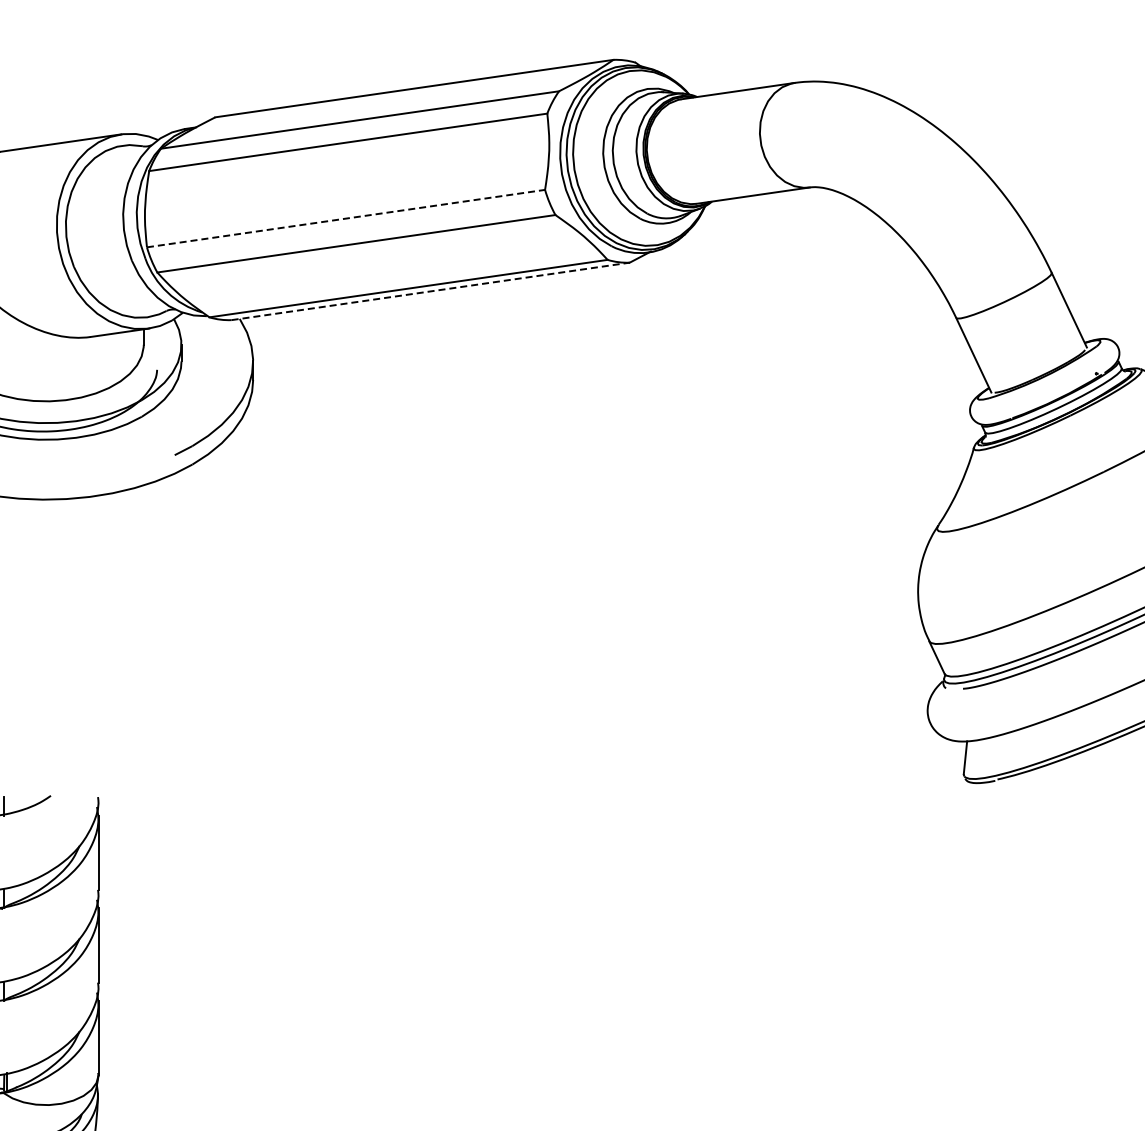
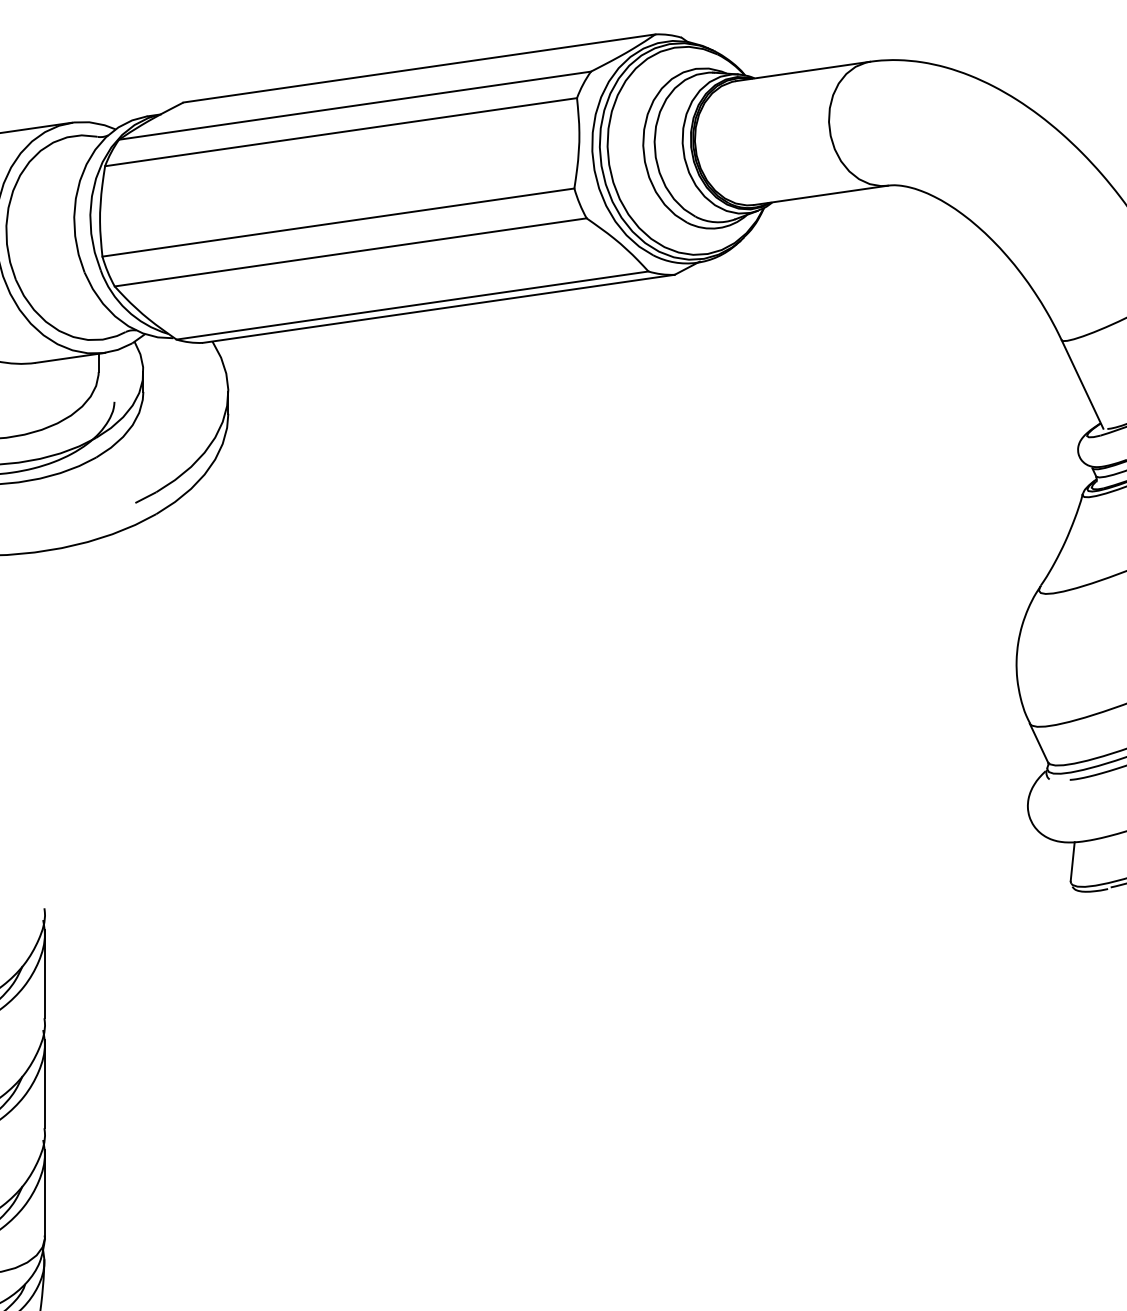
line: (346, 218) -> (338, 222), dashed -> solid
line: (431, 291) -> (439, 308), dashed -> solid

